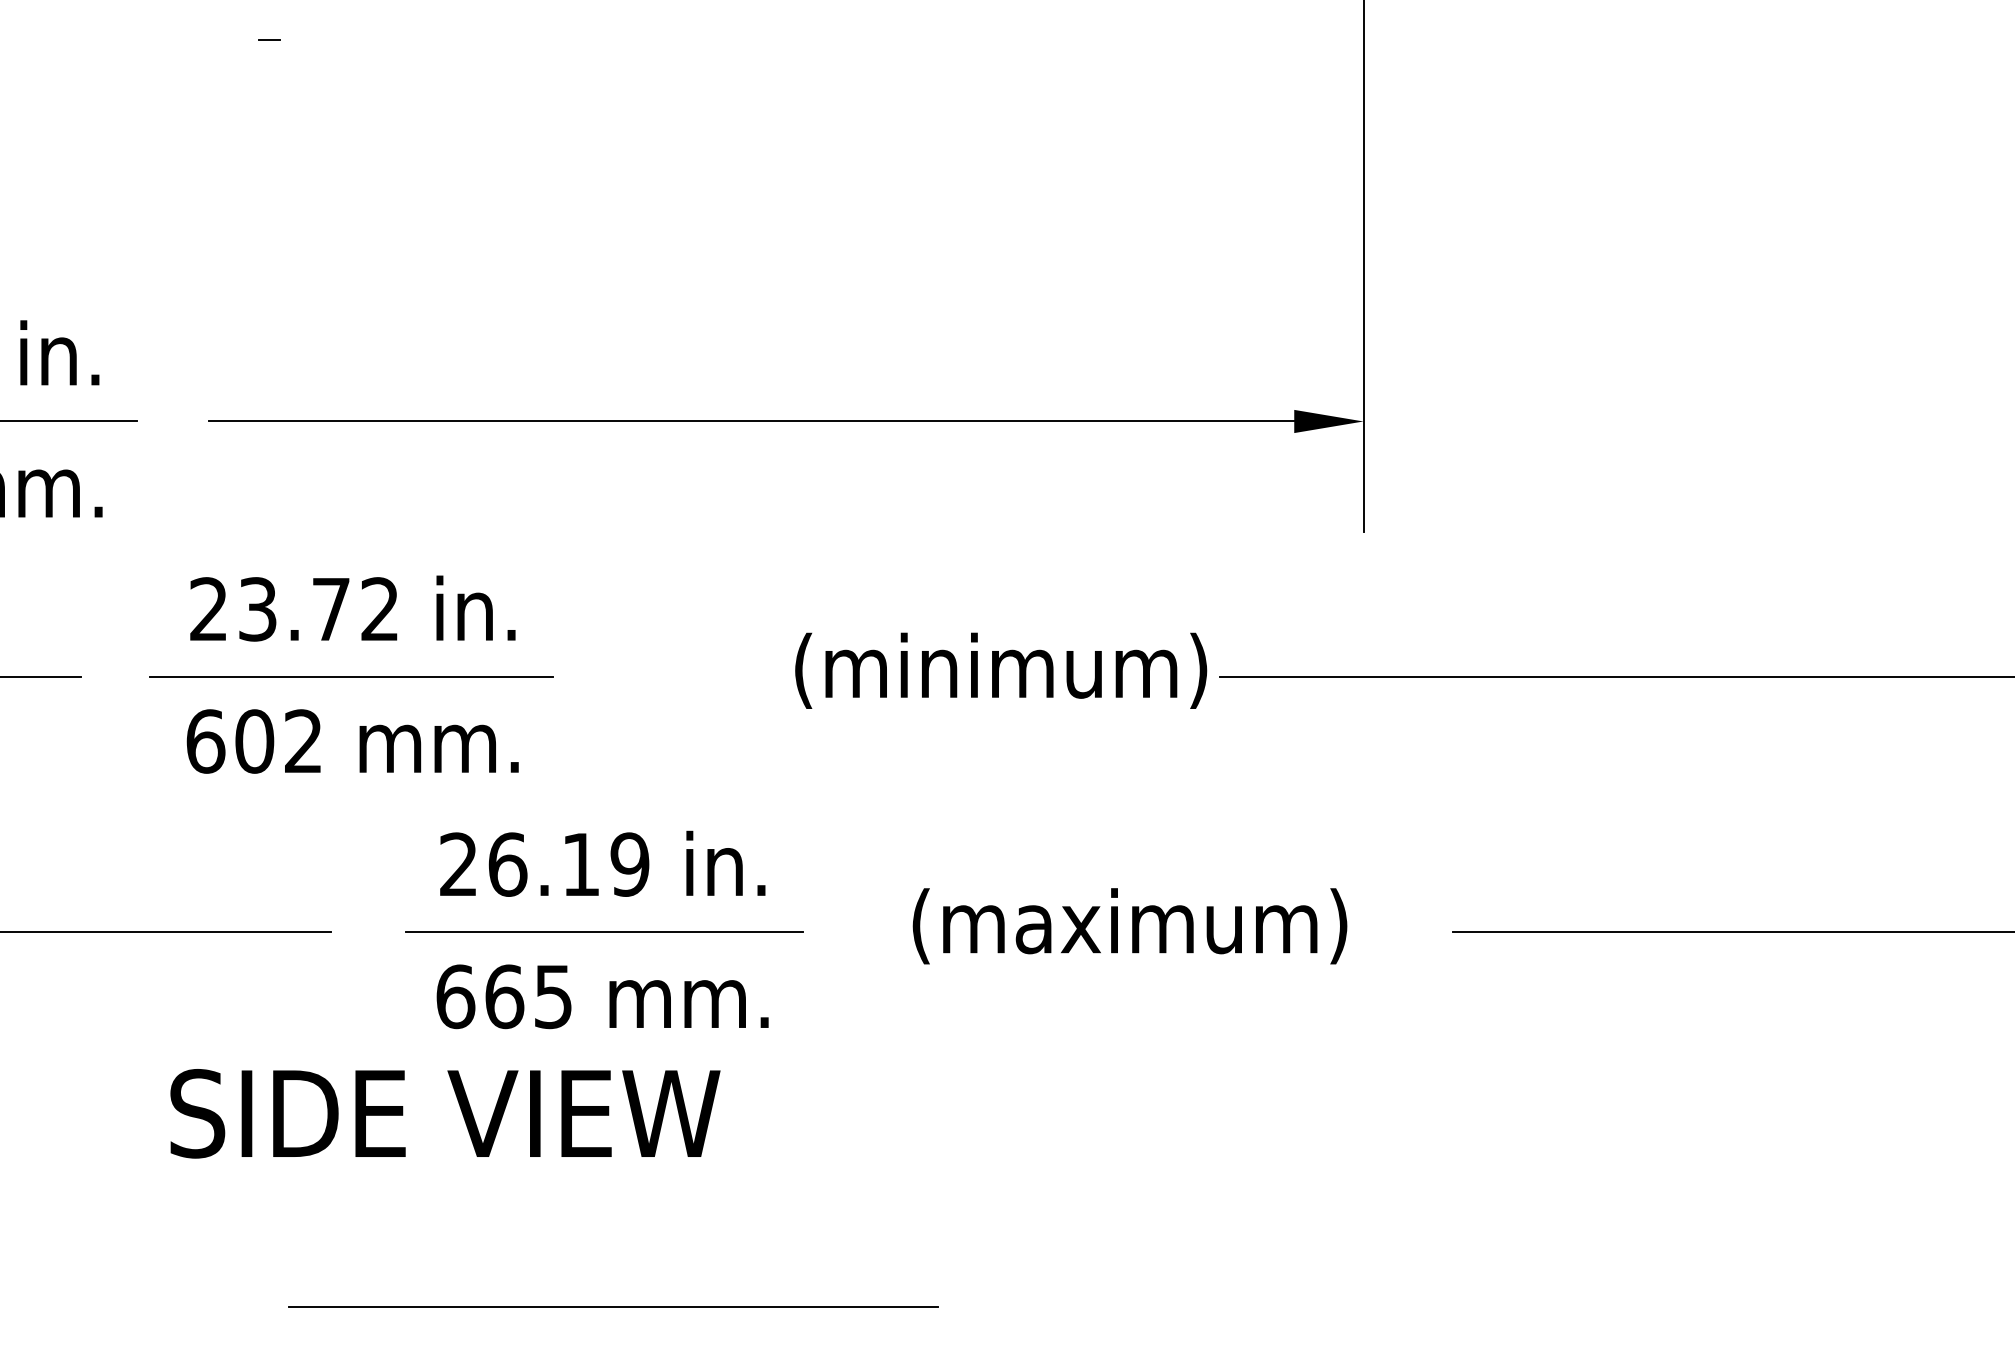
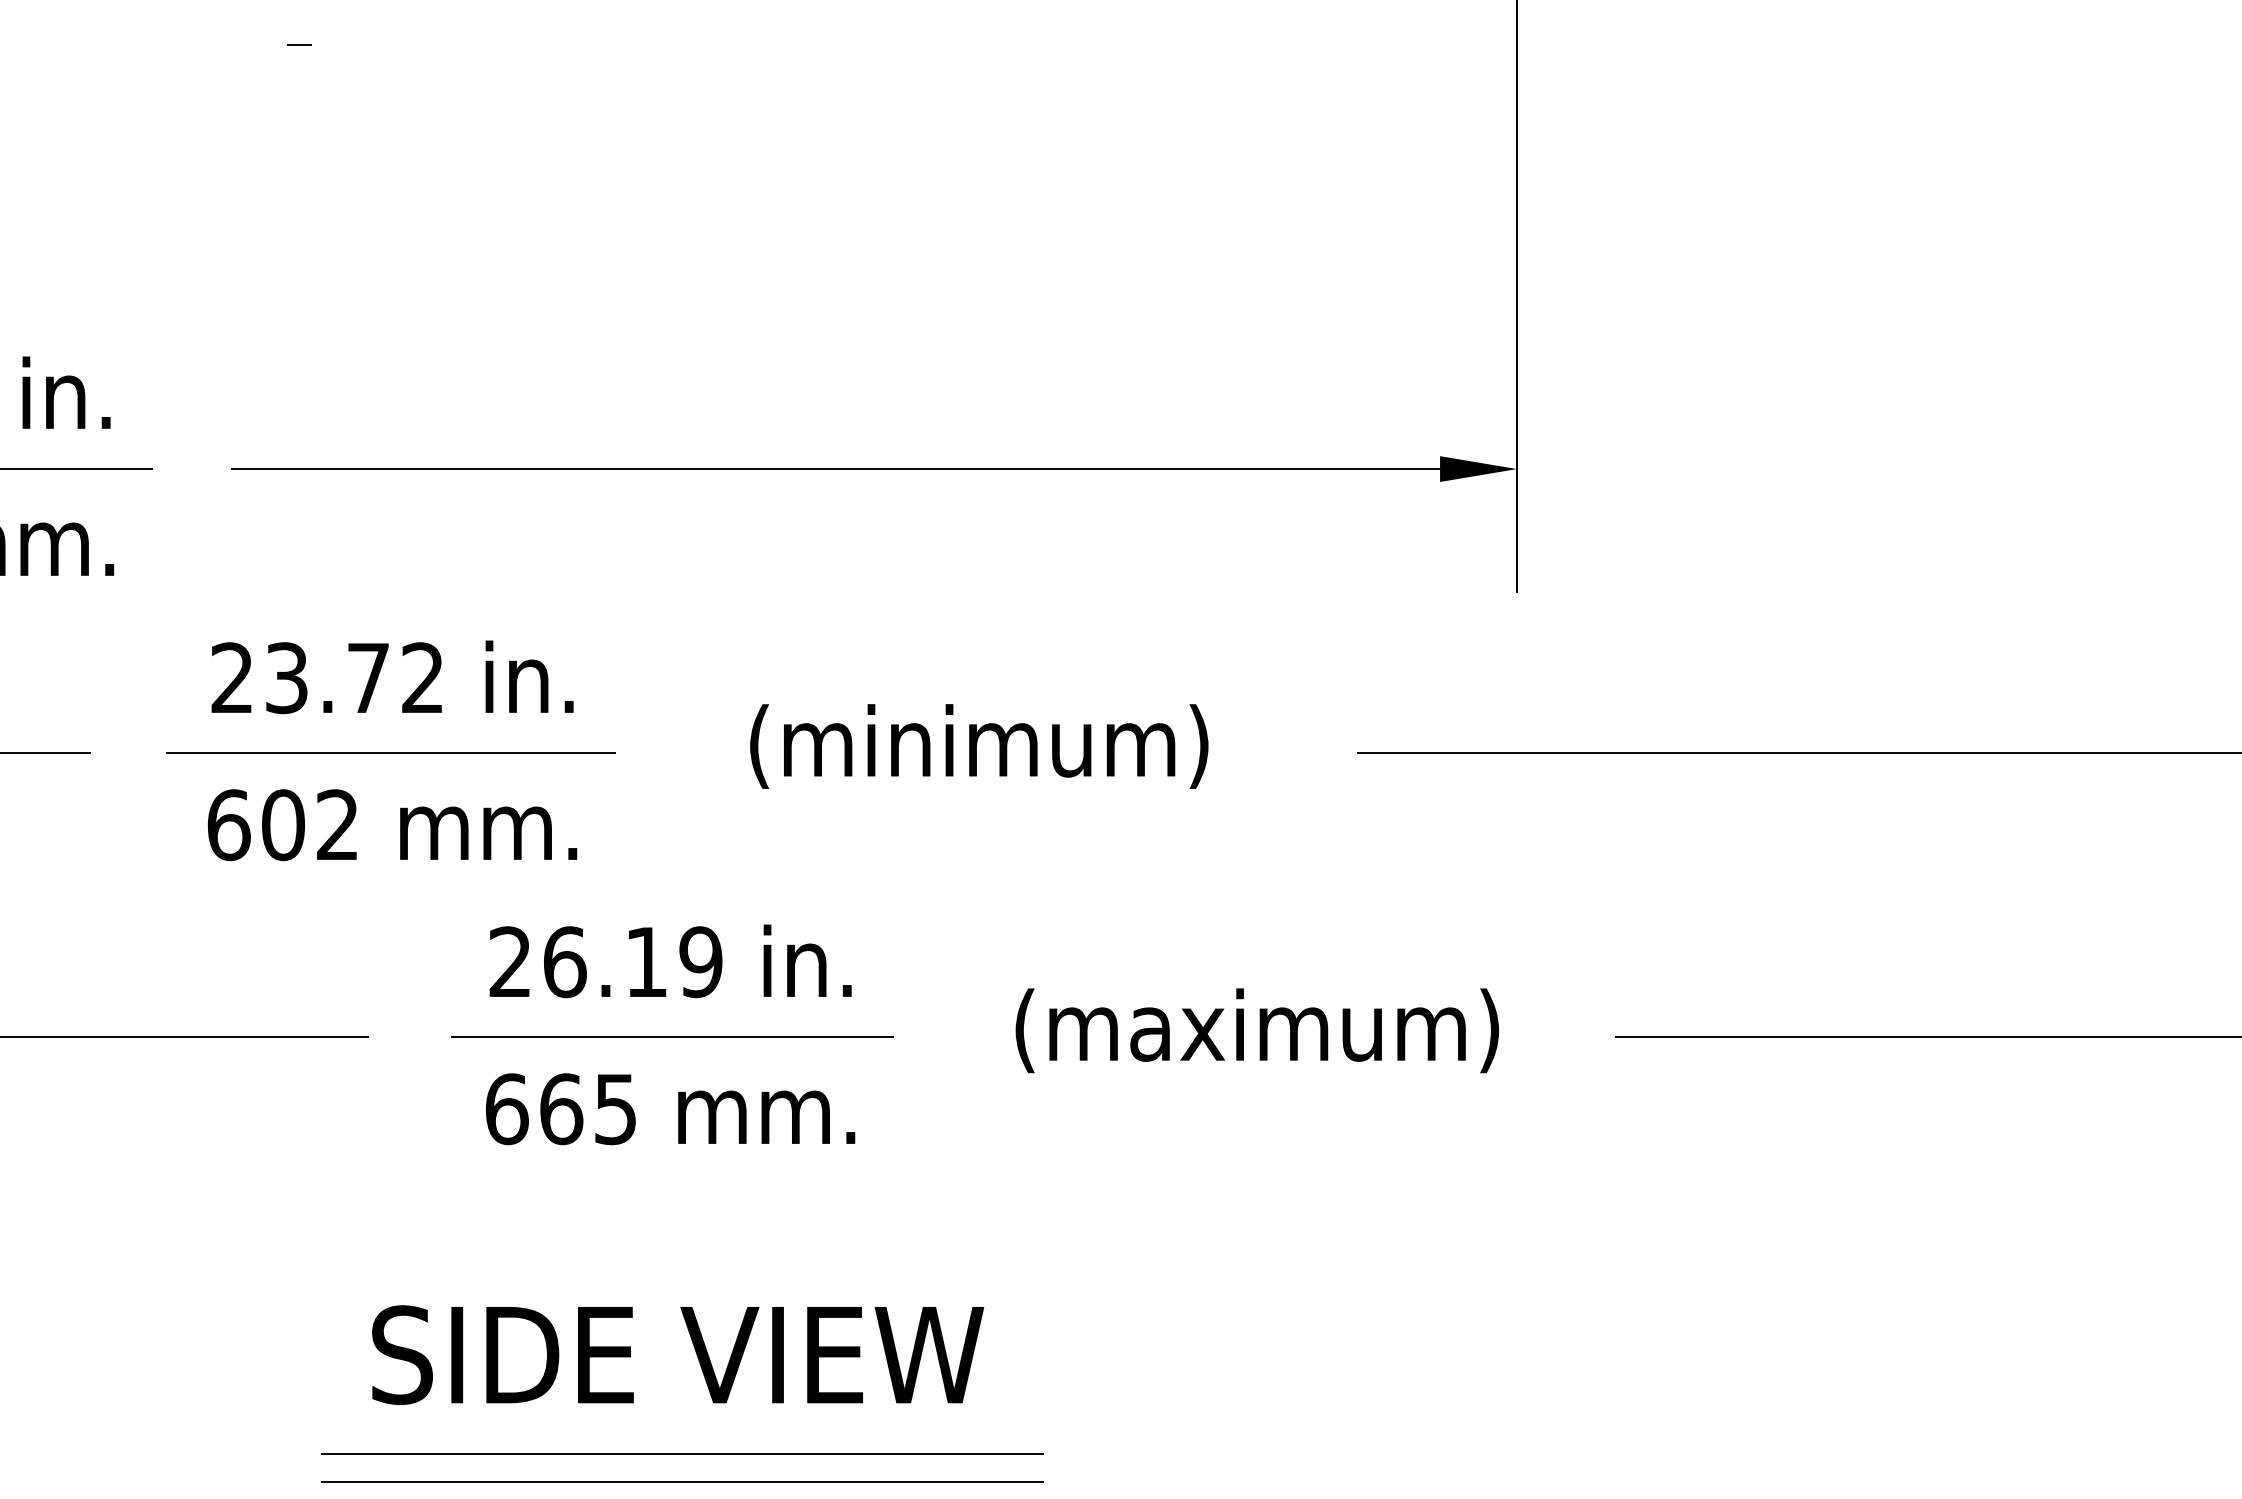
text: (1001, 670) -> (979, 746), moved
text: (445, 1113) -> (678, 1354), moved
line: (613, 1331) -> (682, 1481), added

